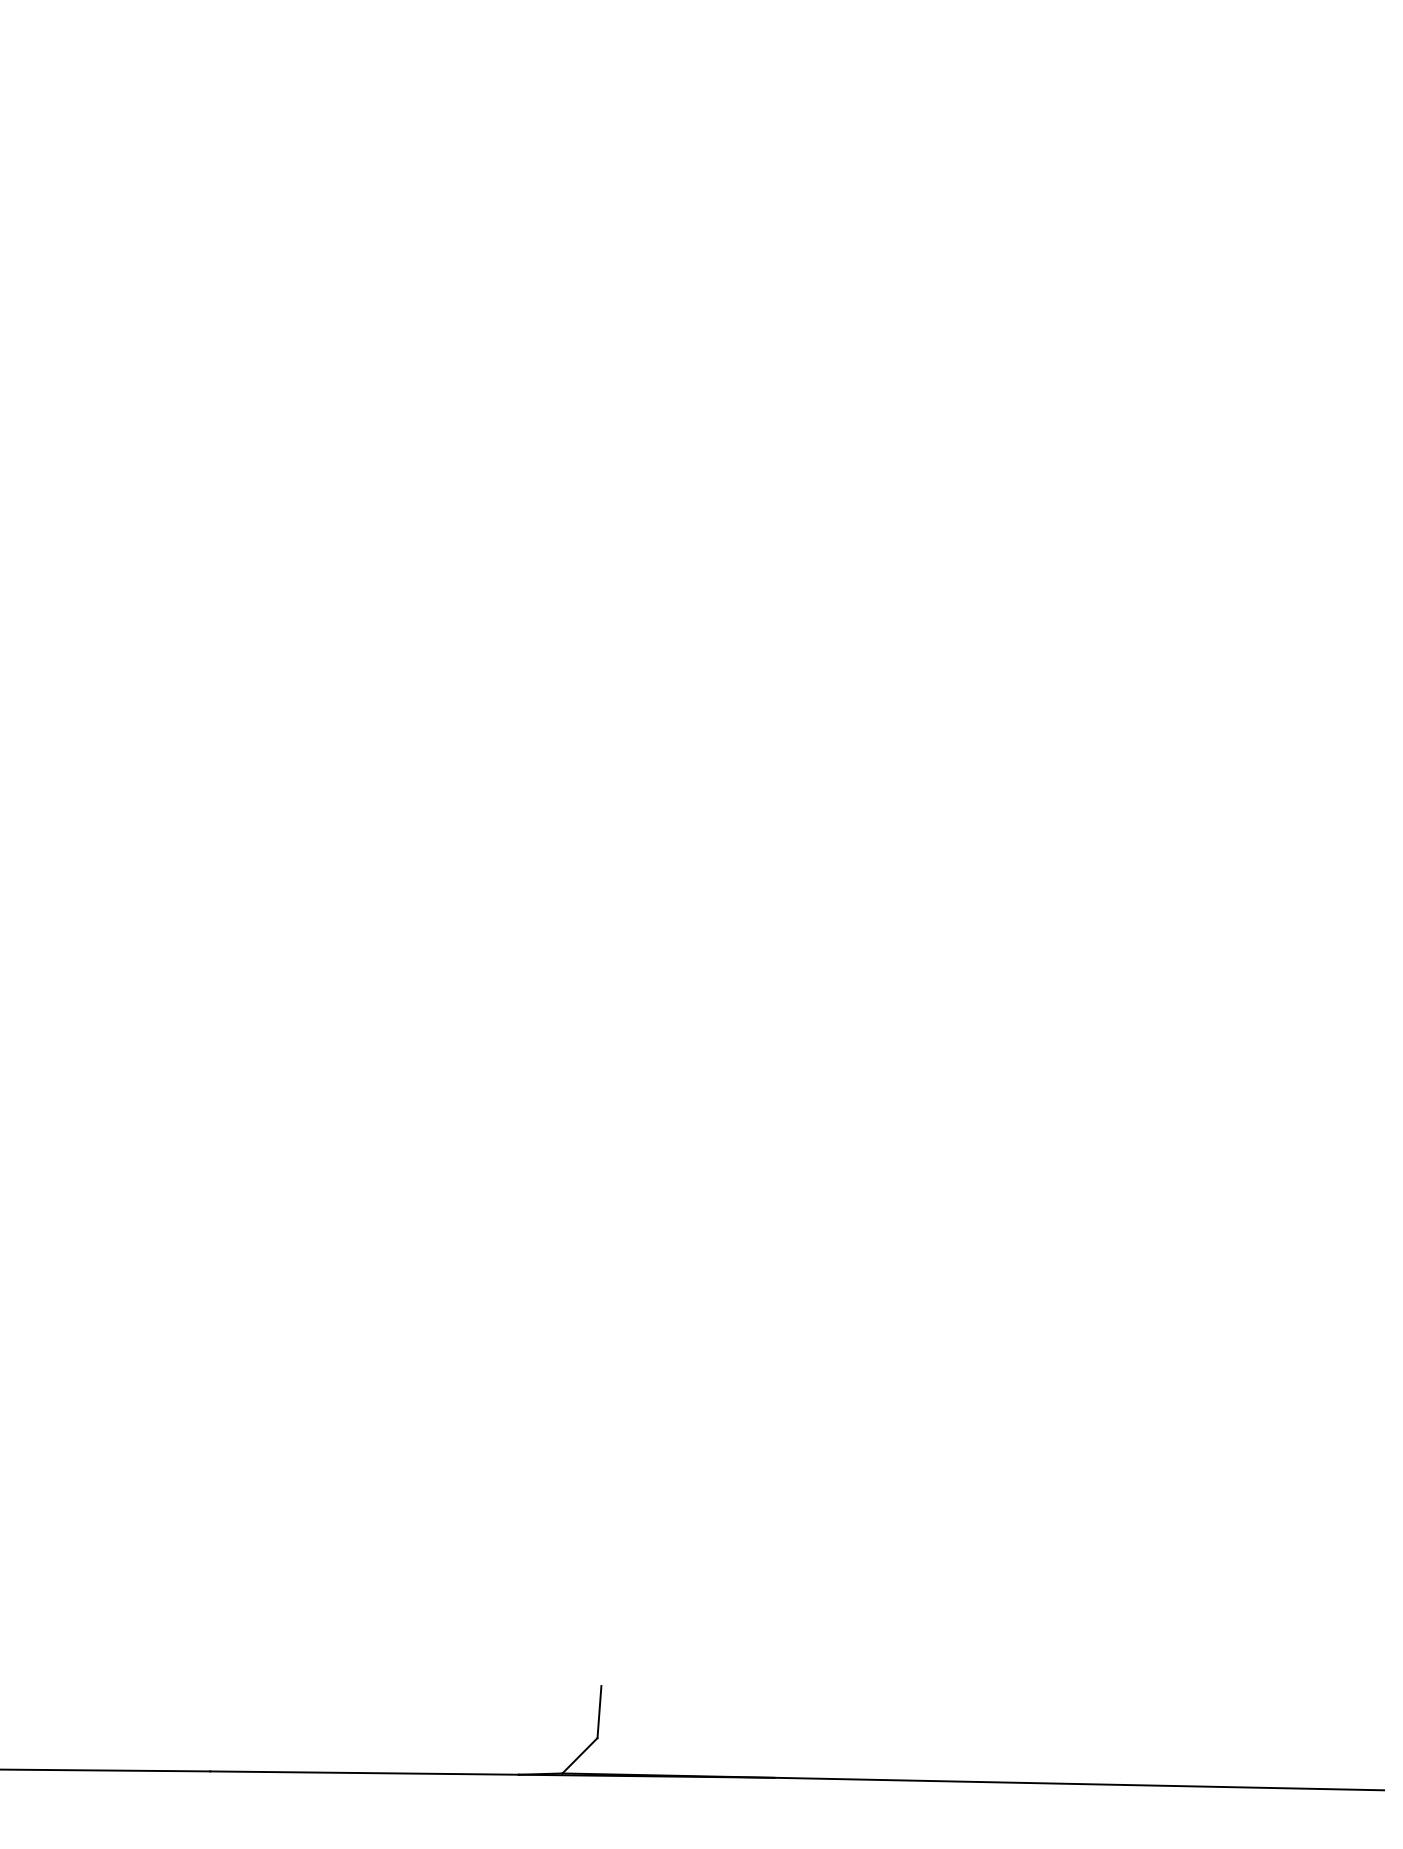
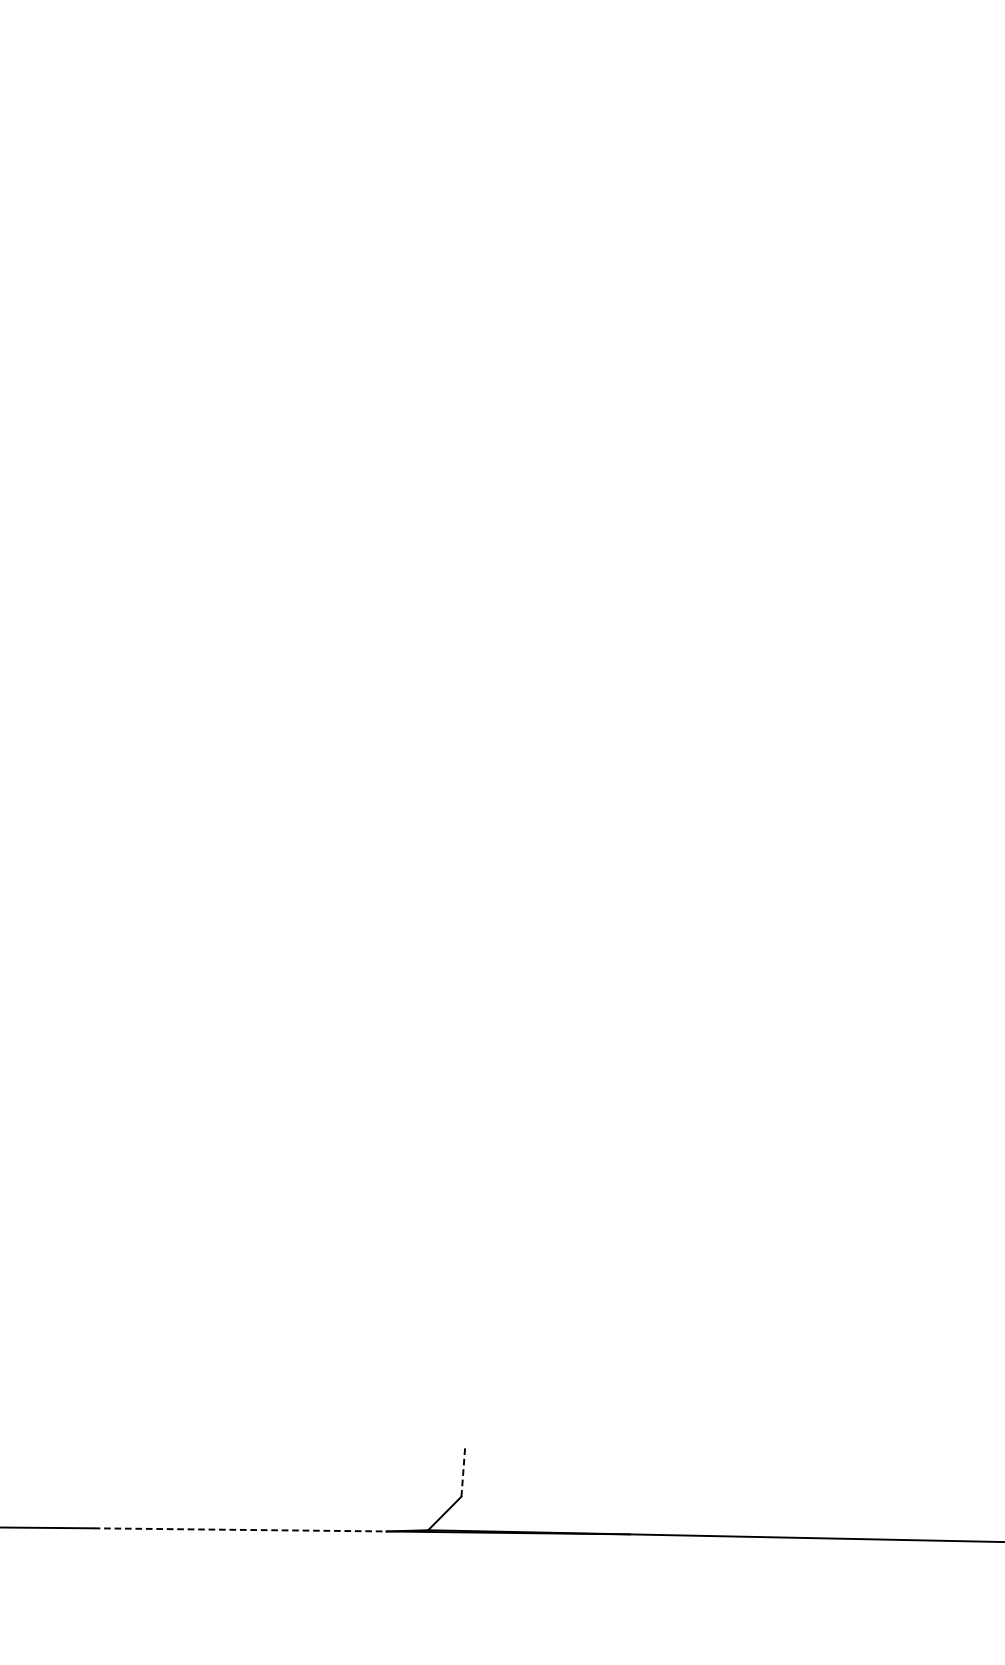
line: (599, 1711) -> (463, 1471), solid -> dashed
line: (365, 1773) -> (241, 1530), solid -> dashed

